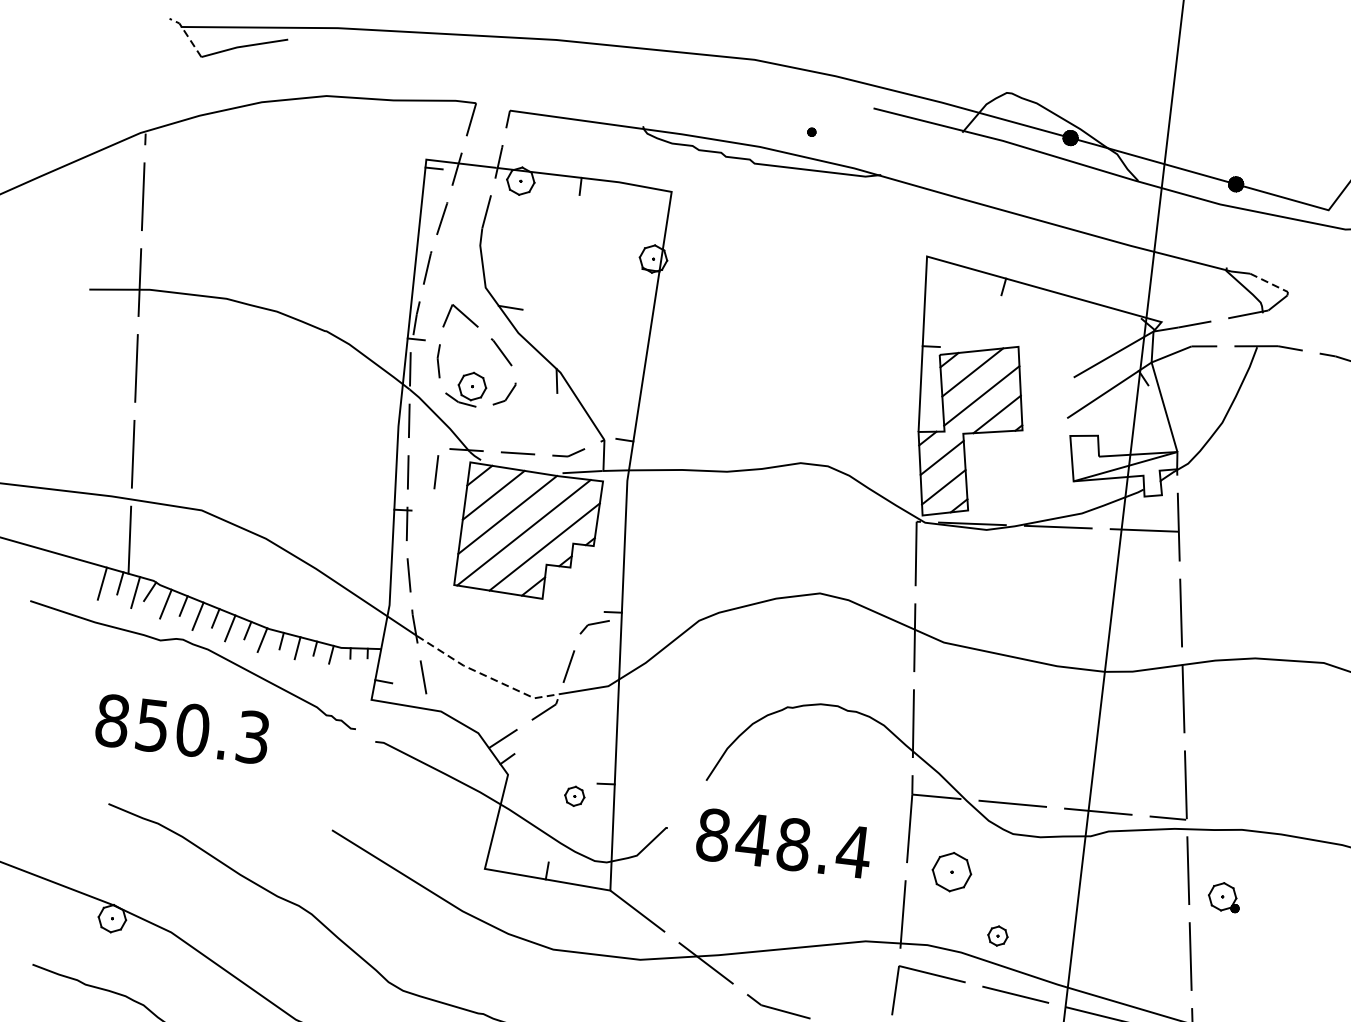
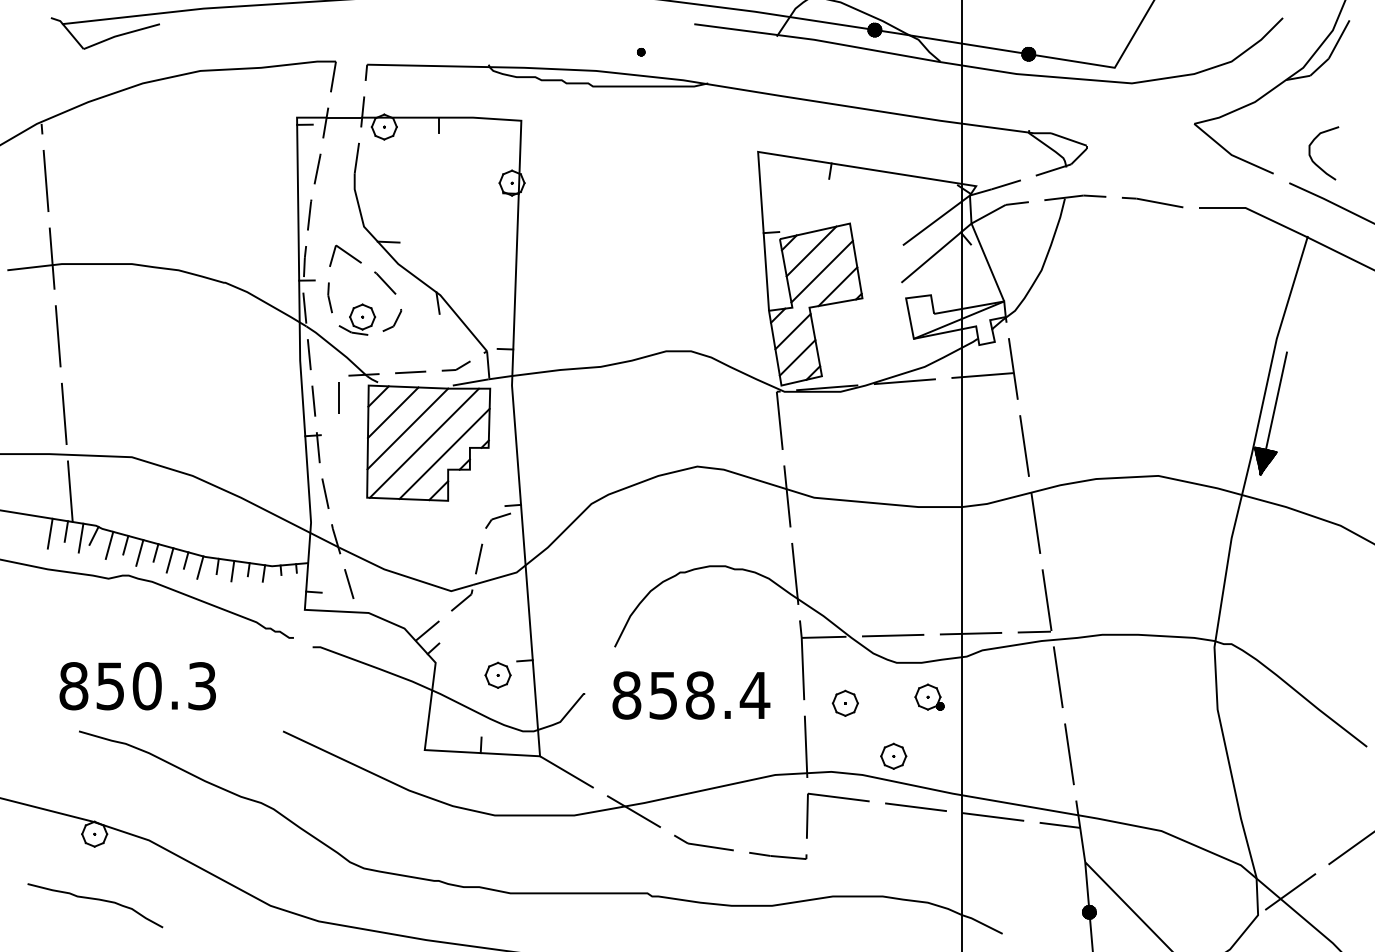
line: (187, 34) -> (68, 30), dashed -> solid
line: (1268, 282) -> (1068, 139), dashed -> solid
line: (486, 676) -> (405, 576), dashed -> solid
text: (182, 729) -> (137, 686), moved
part: (574, 795) -> (497, 674), size x1.43
text: (753, 839) -> (663, 695), 848.4 -> 858.4
part: (950, 870) -> (844, 702), size x0.71
part: (1224, 896) -> (929, 696), moved
part: (997, 935) -> (893, 755), size x1.43

